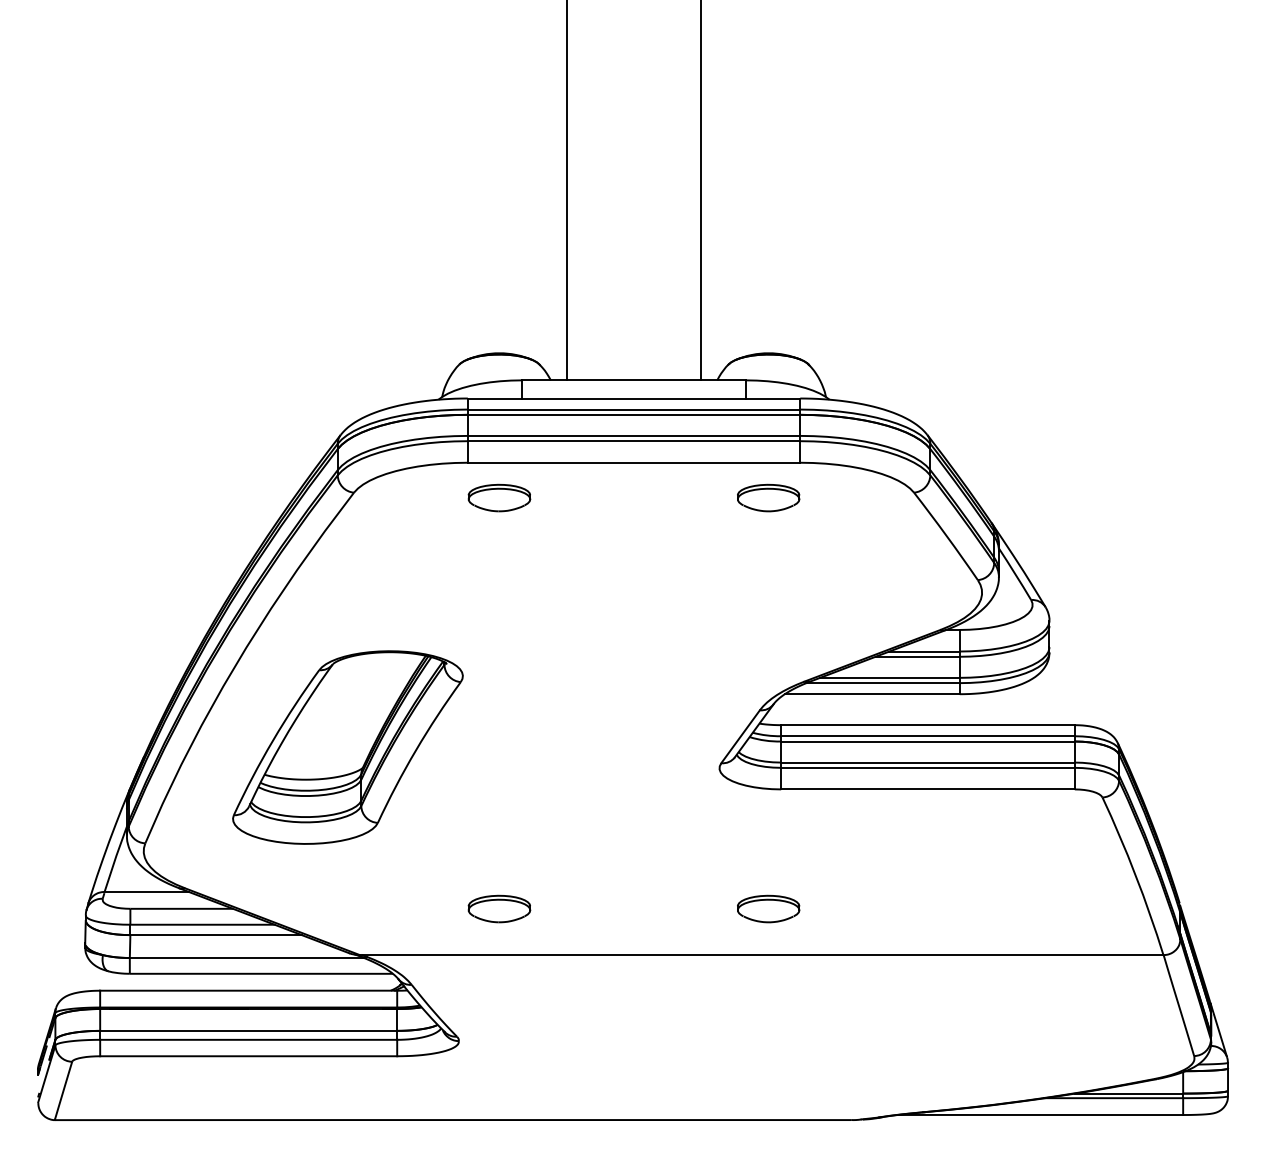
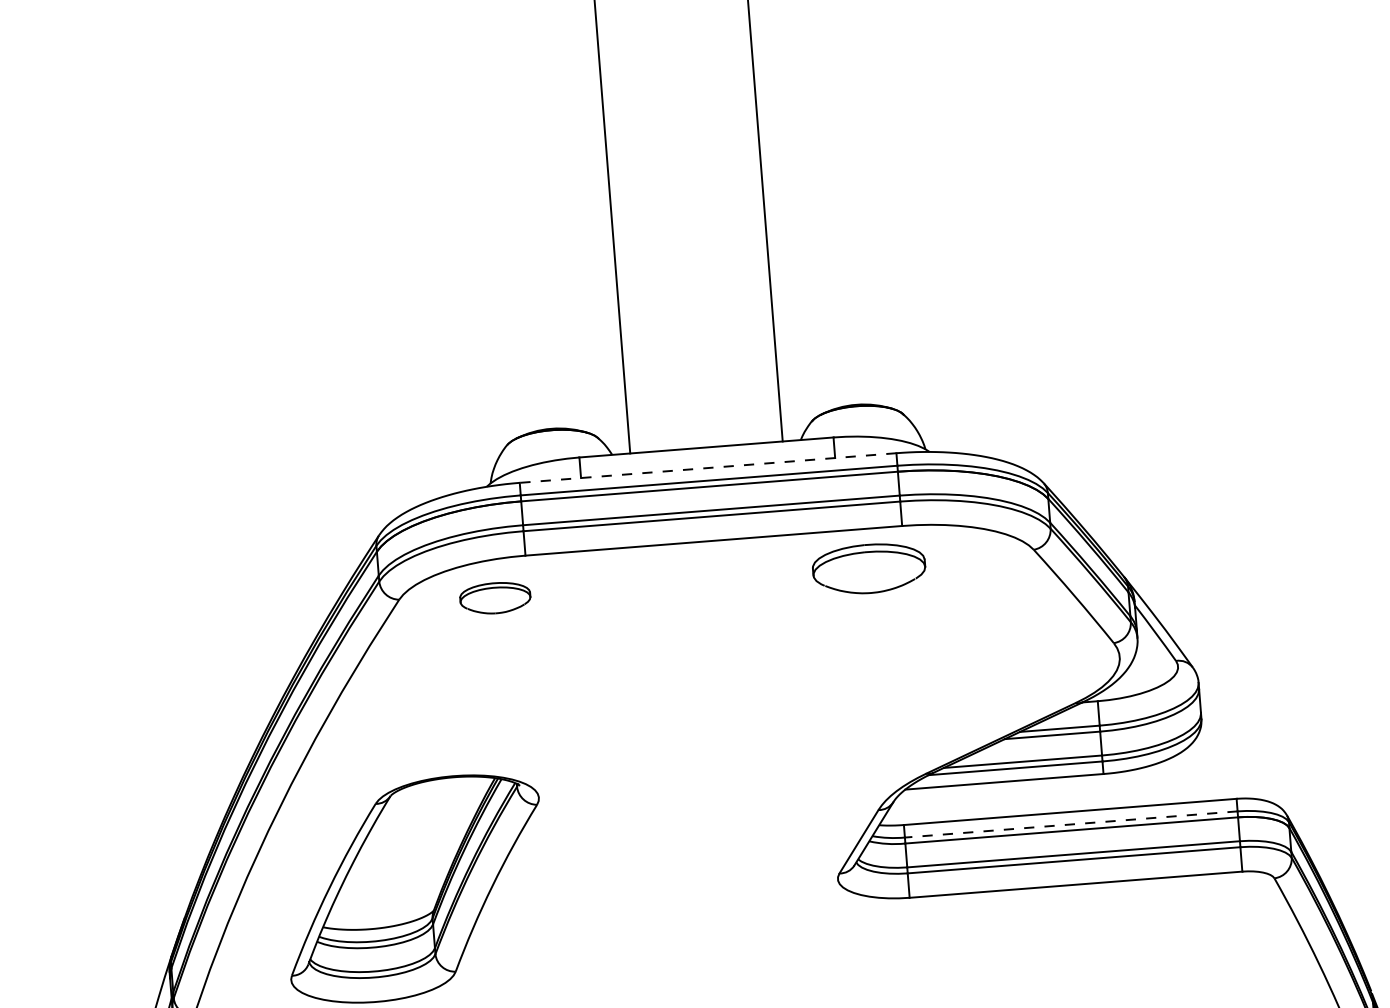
line: (633, 398) -> (707, 468), solid -> dashed
part: (499, 497) -> (495, 597), moved
part: (768, 497) -> (869, 568), size x1.6
line: (927, 736) -> (1070, 824), solid -> dashed

